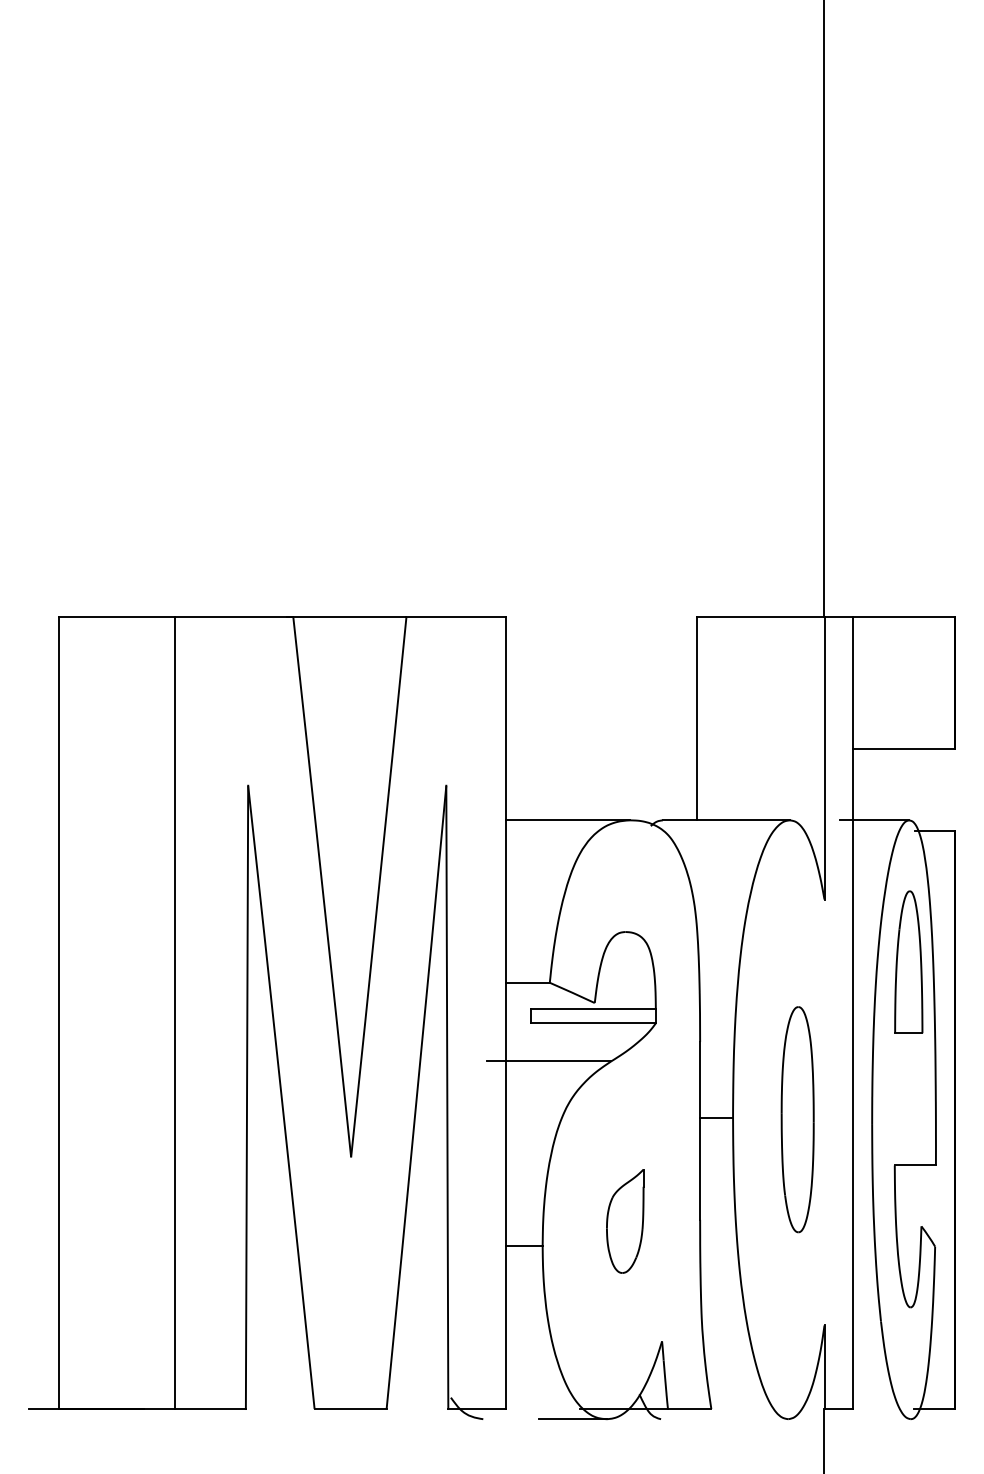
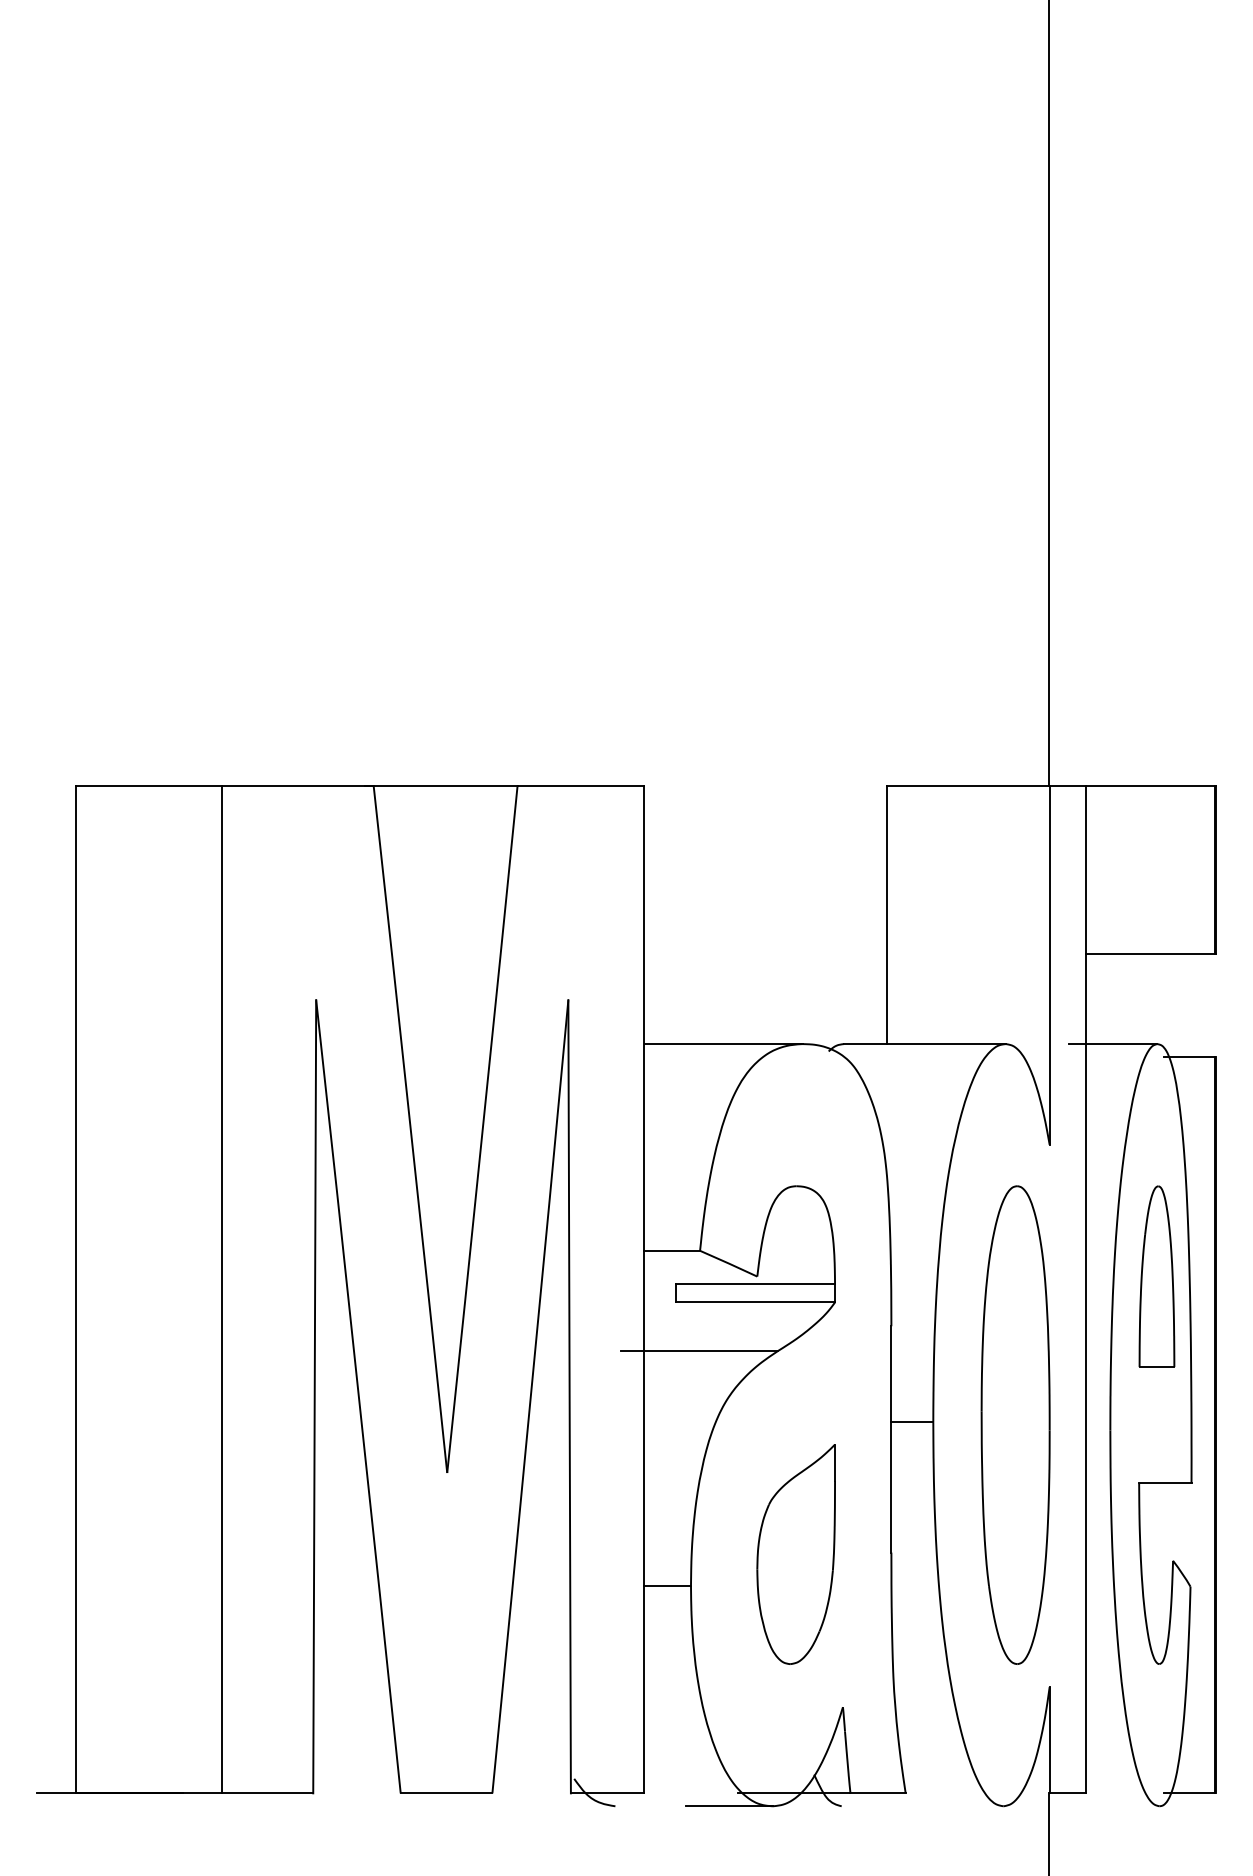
part: (908, 962) -> (1156, 1276), moved
part: (797, 1119) -> (1015, 1424), size x1.67
part: (624, 1221) -> (795, 1554), size x1.67

